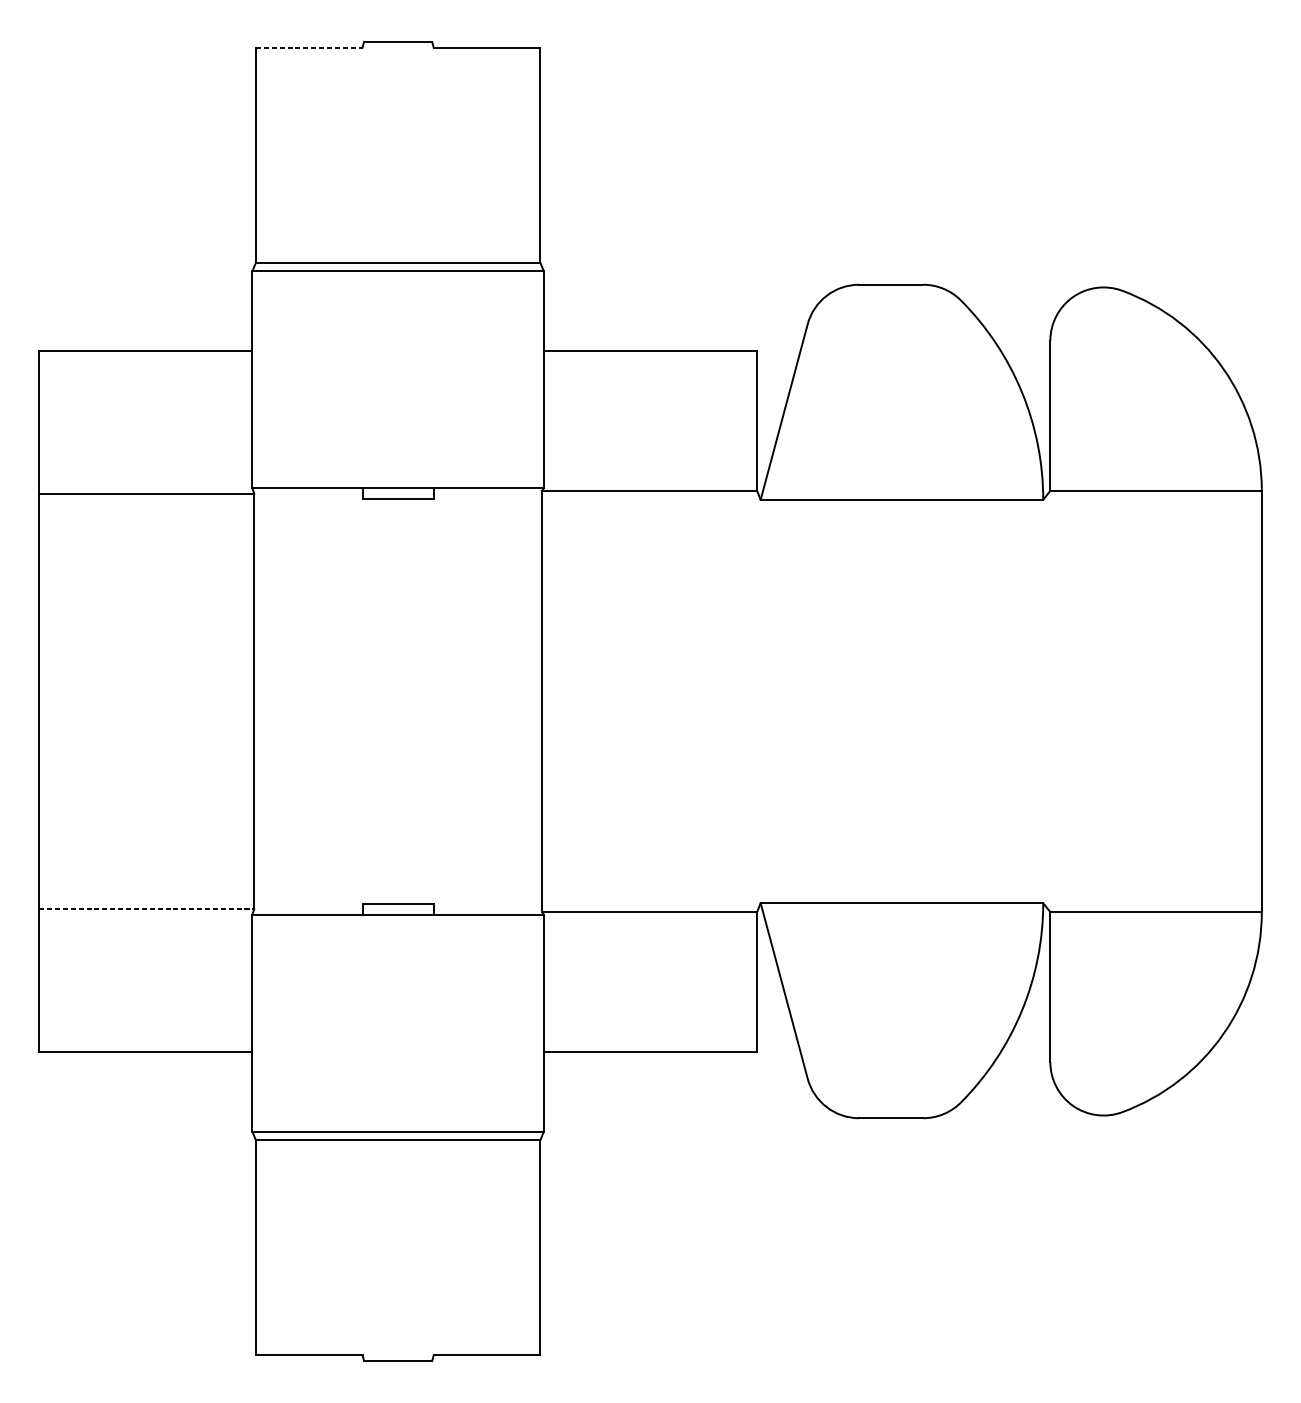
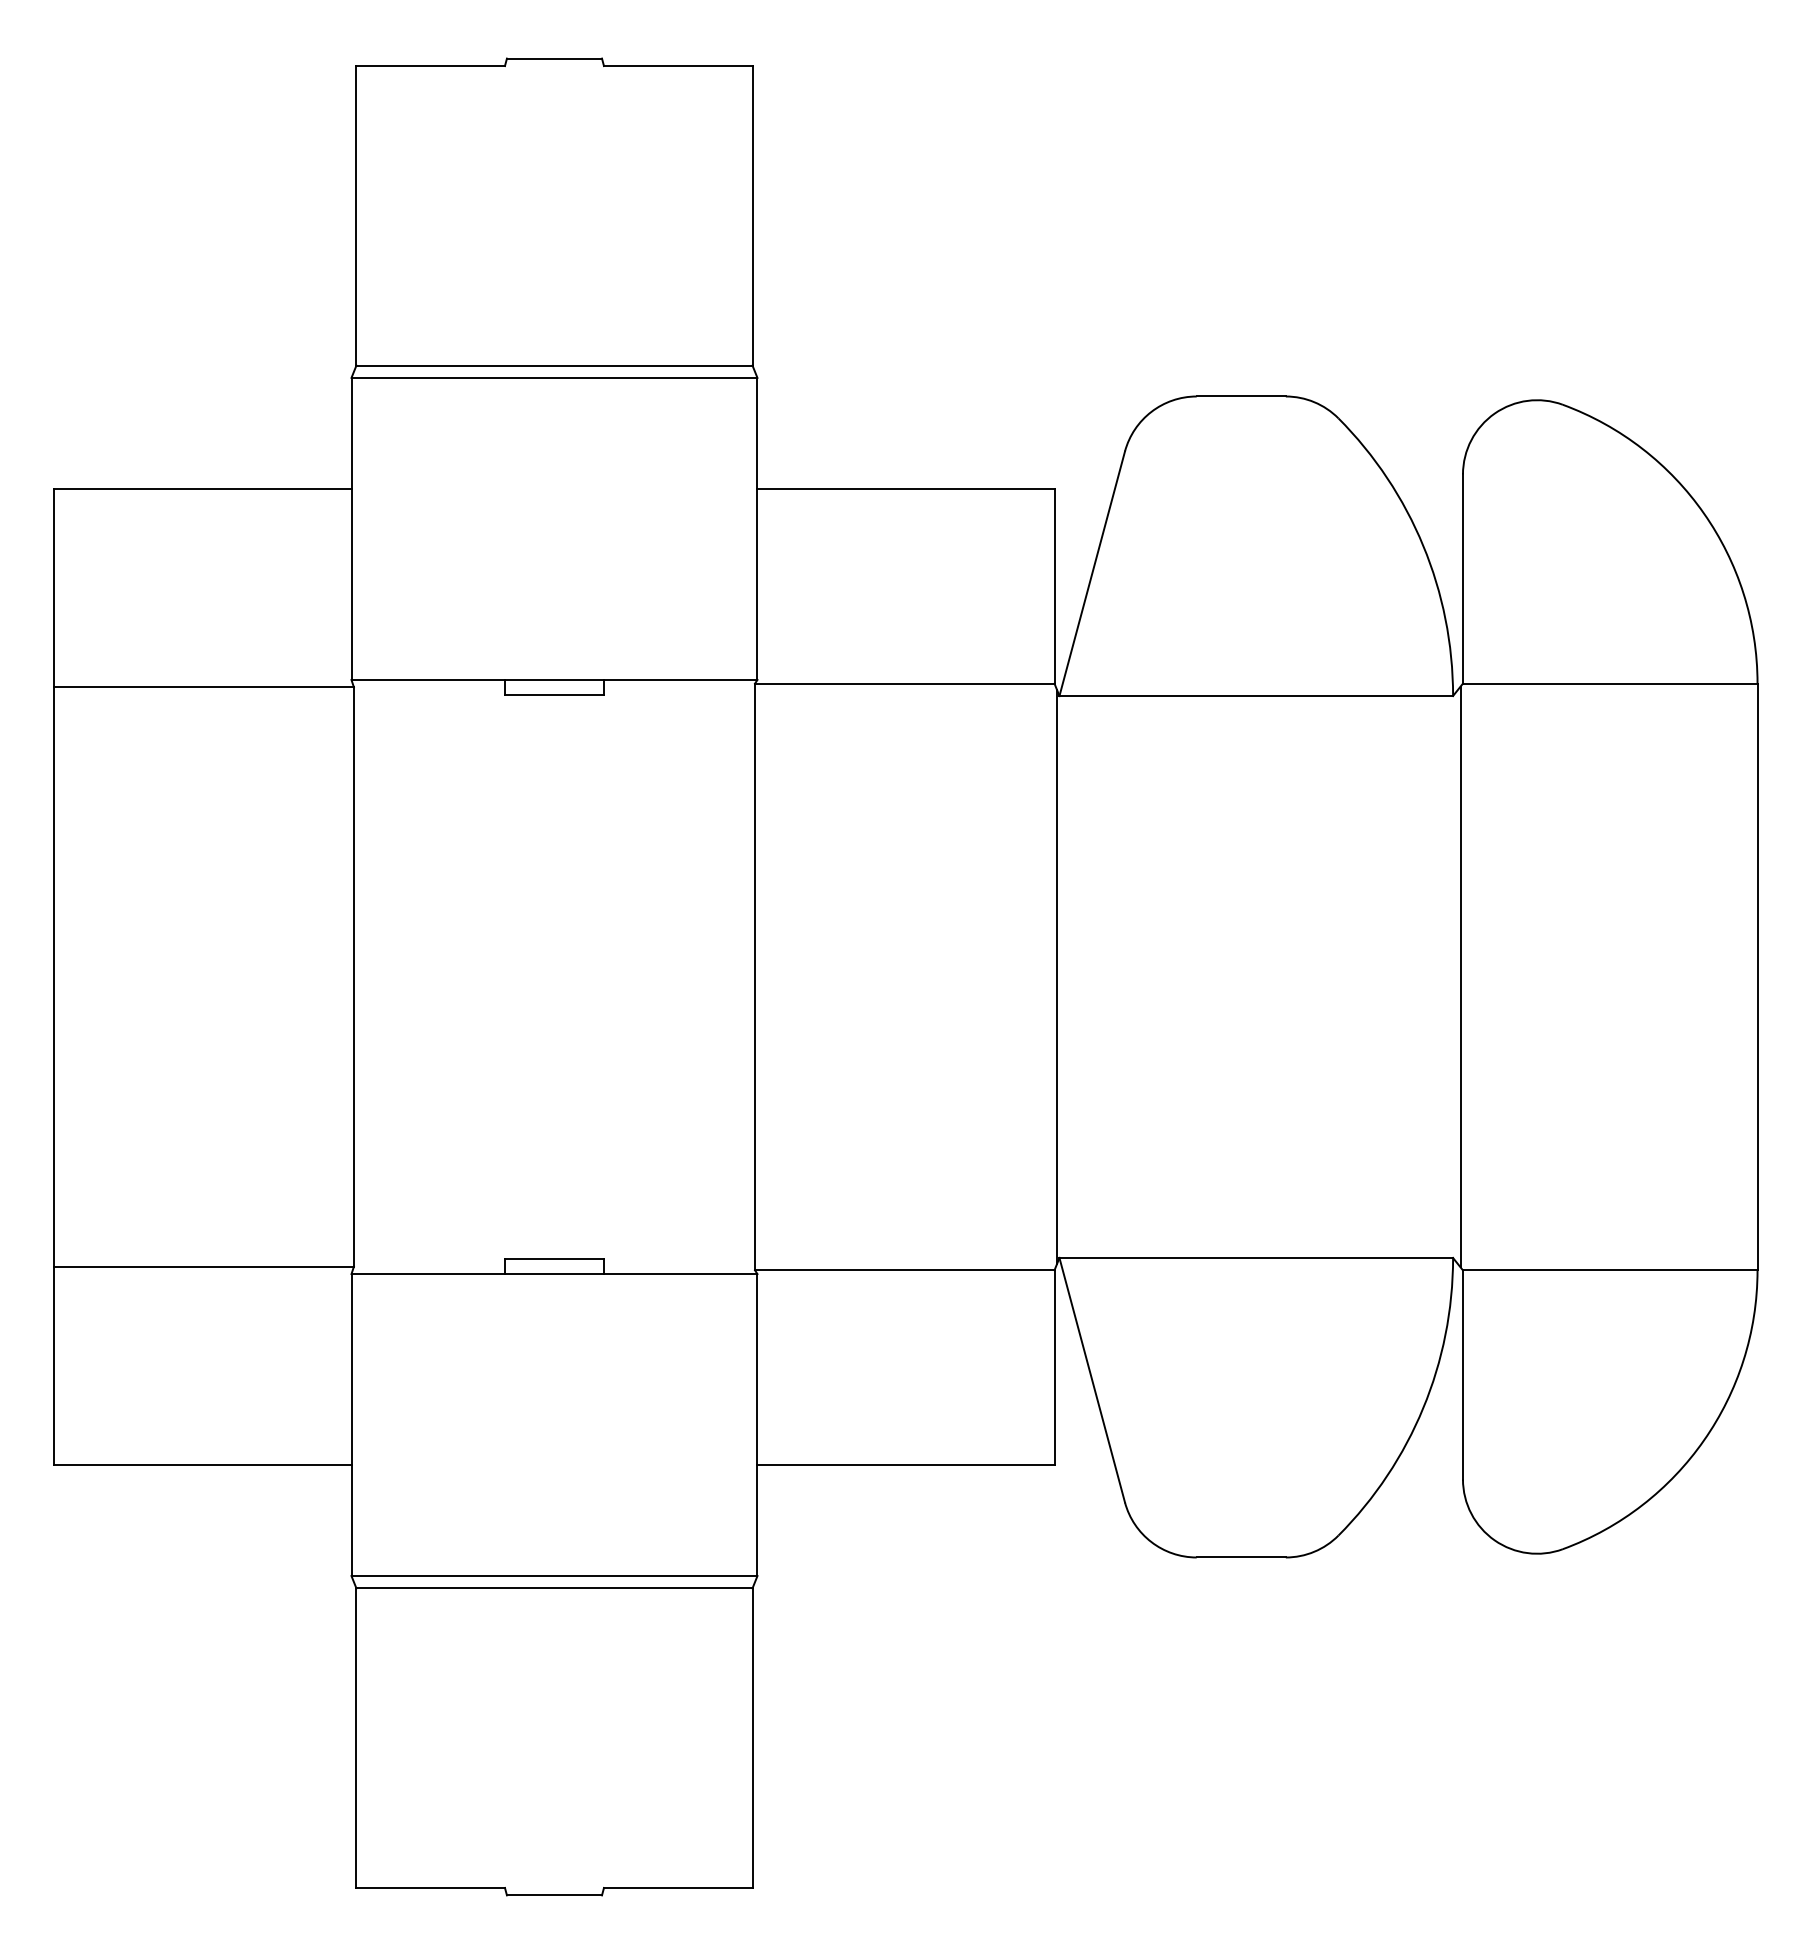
line: (309, 47) -> (431, 66), dashed -> solid
line: (758, 701) -> (1056, 976), added
line: (1048, 701) -> (1460, 976), added
line: (146, 909) -> (204, 1266), dashed -> solid

